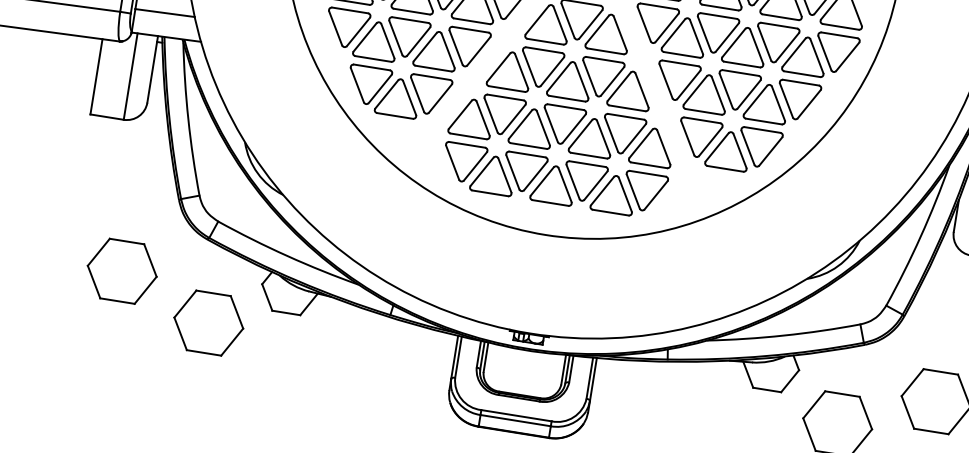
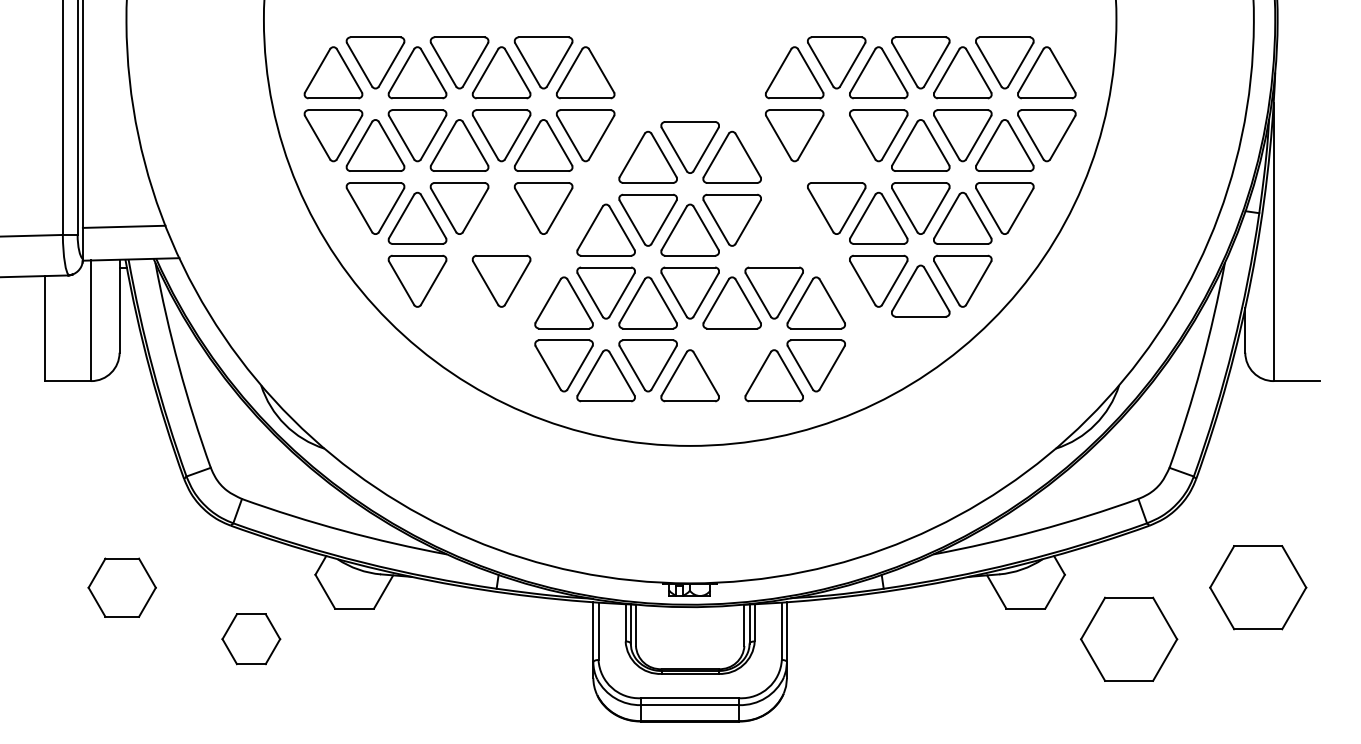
part: (684, 36) -> (836, 145), removed
part: (436, 49) -> (501, 217), removed
part: (629, 89) -> (773, 229), removed
part: (398, 97) -> (459, 290), removed
part: (584, 182) -> (731, 365), removed
part: (122, 271) -> (122, 587), size x0.7
part: (209, 322) -> (251, 638), size x0.6

